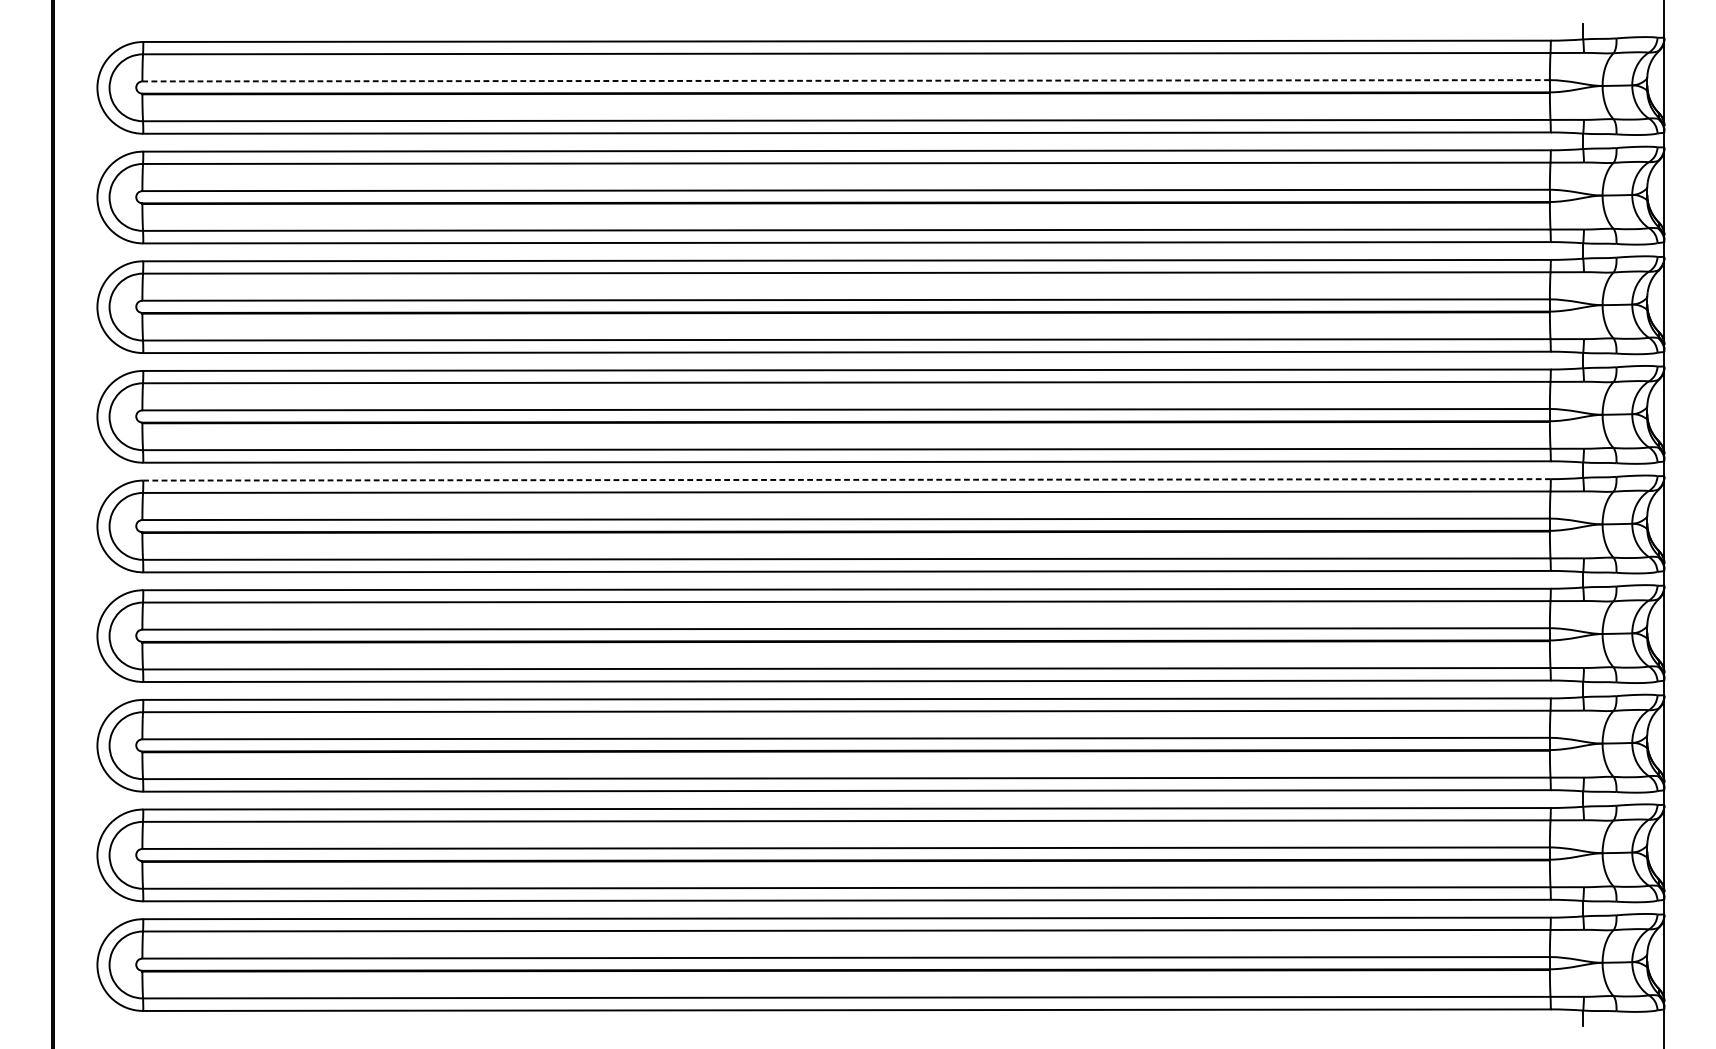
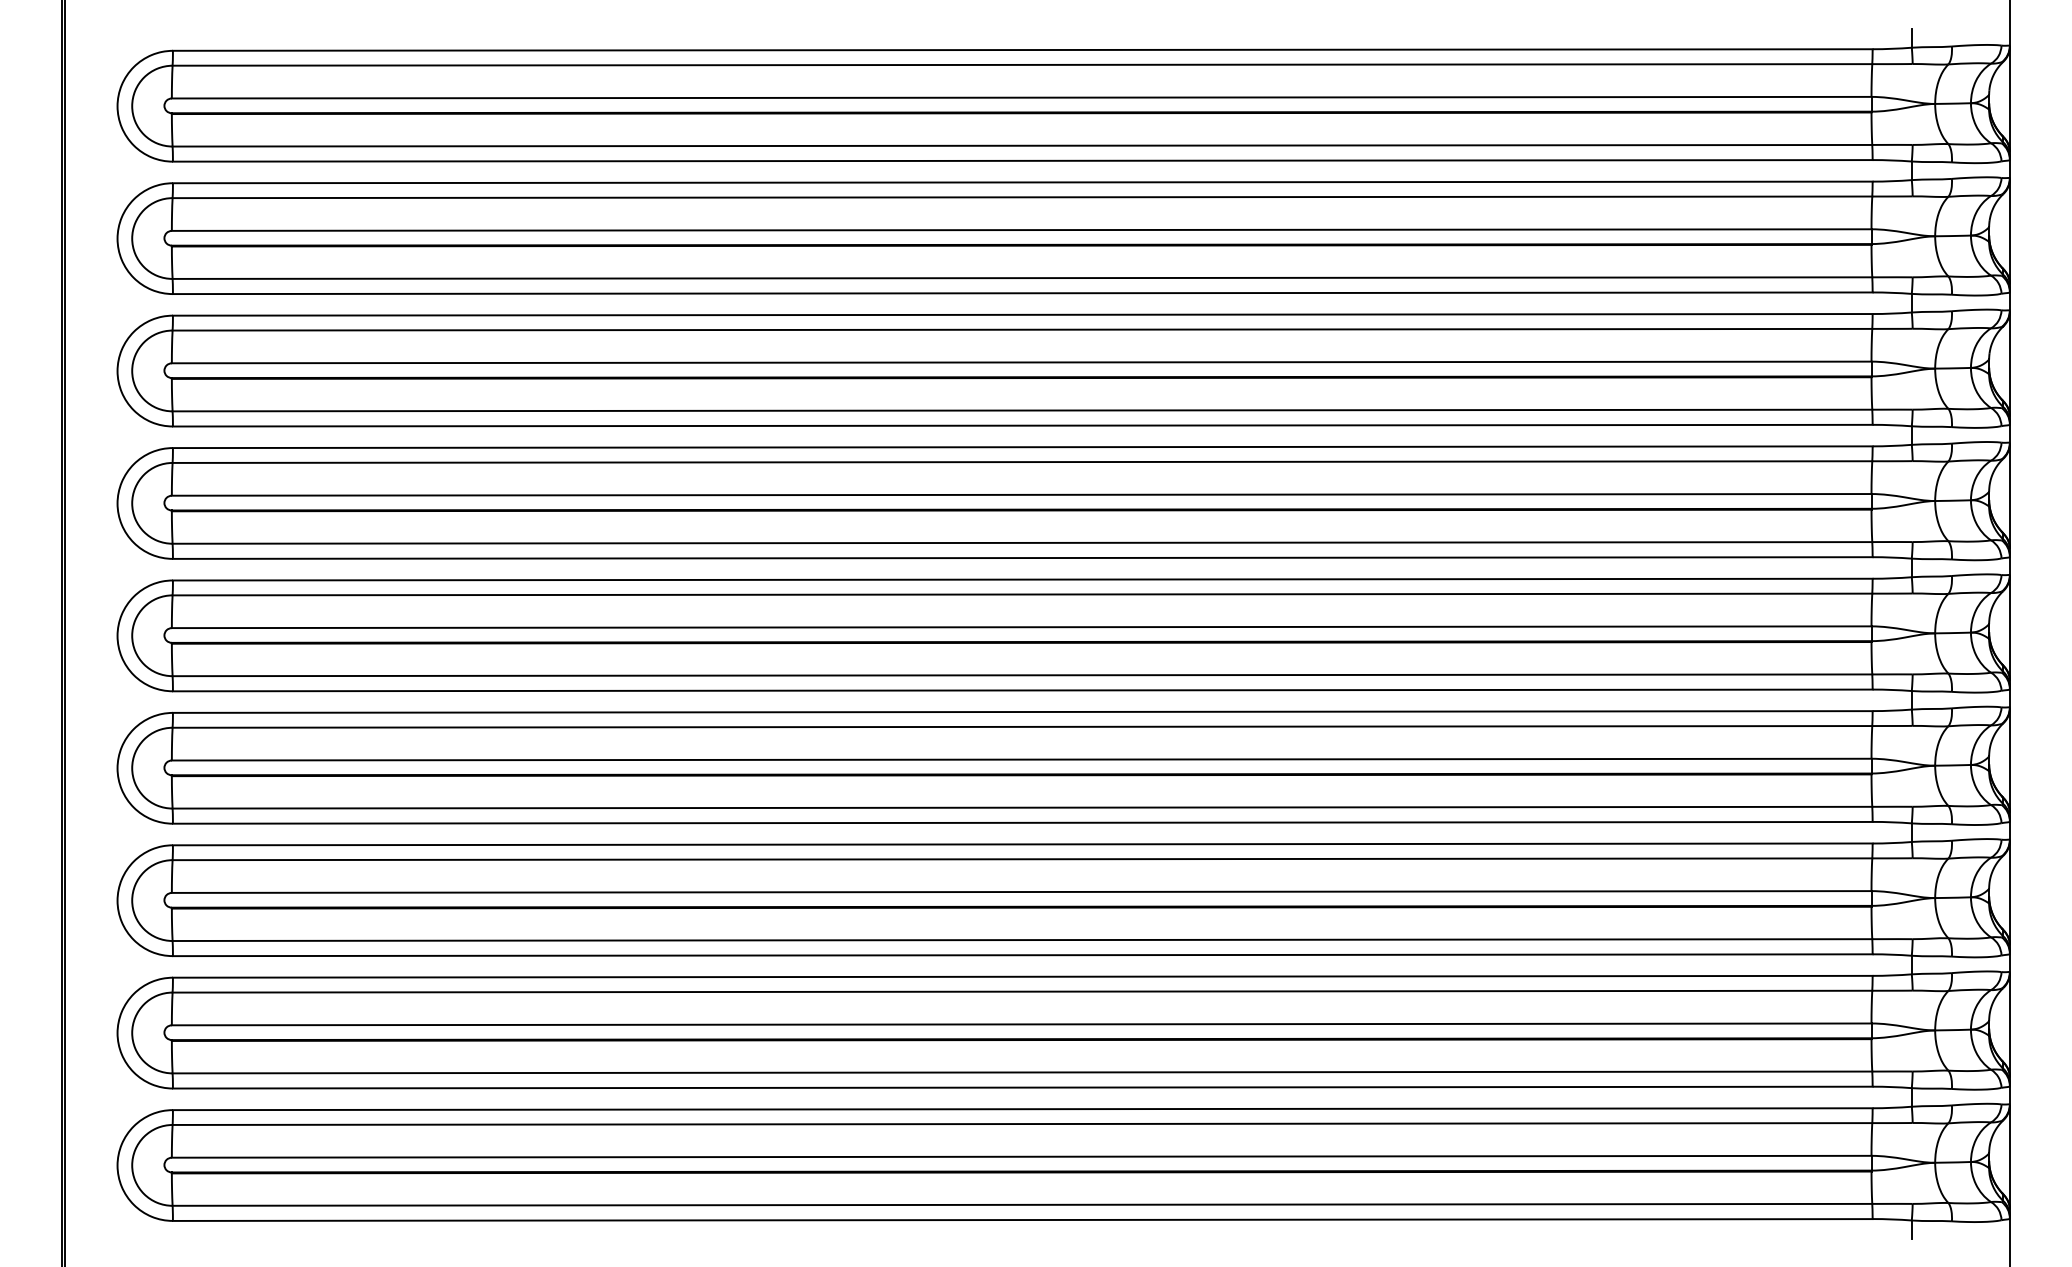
line: (845, 80) -> (1021, 97), dashed -> solid
line: (846, 479) -> (1022, 579), dashed -> solid

